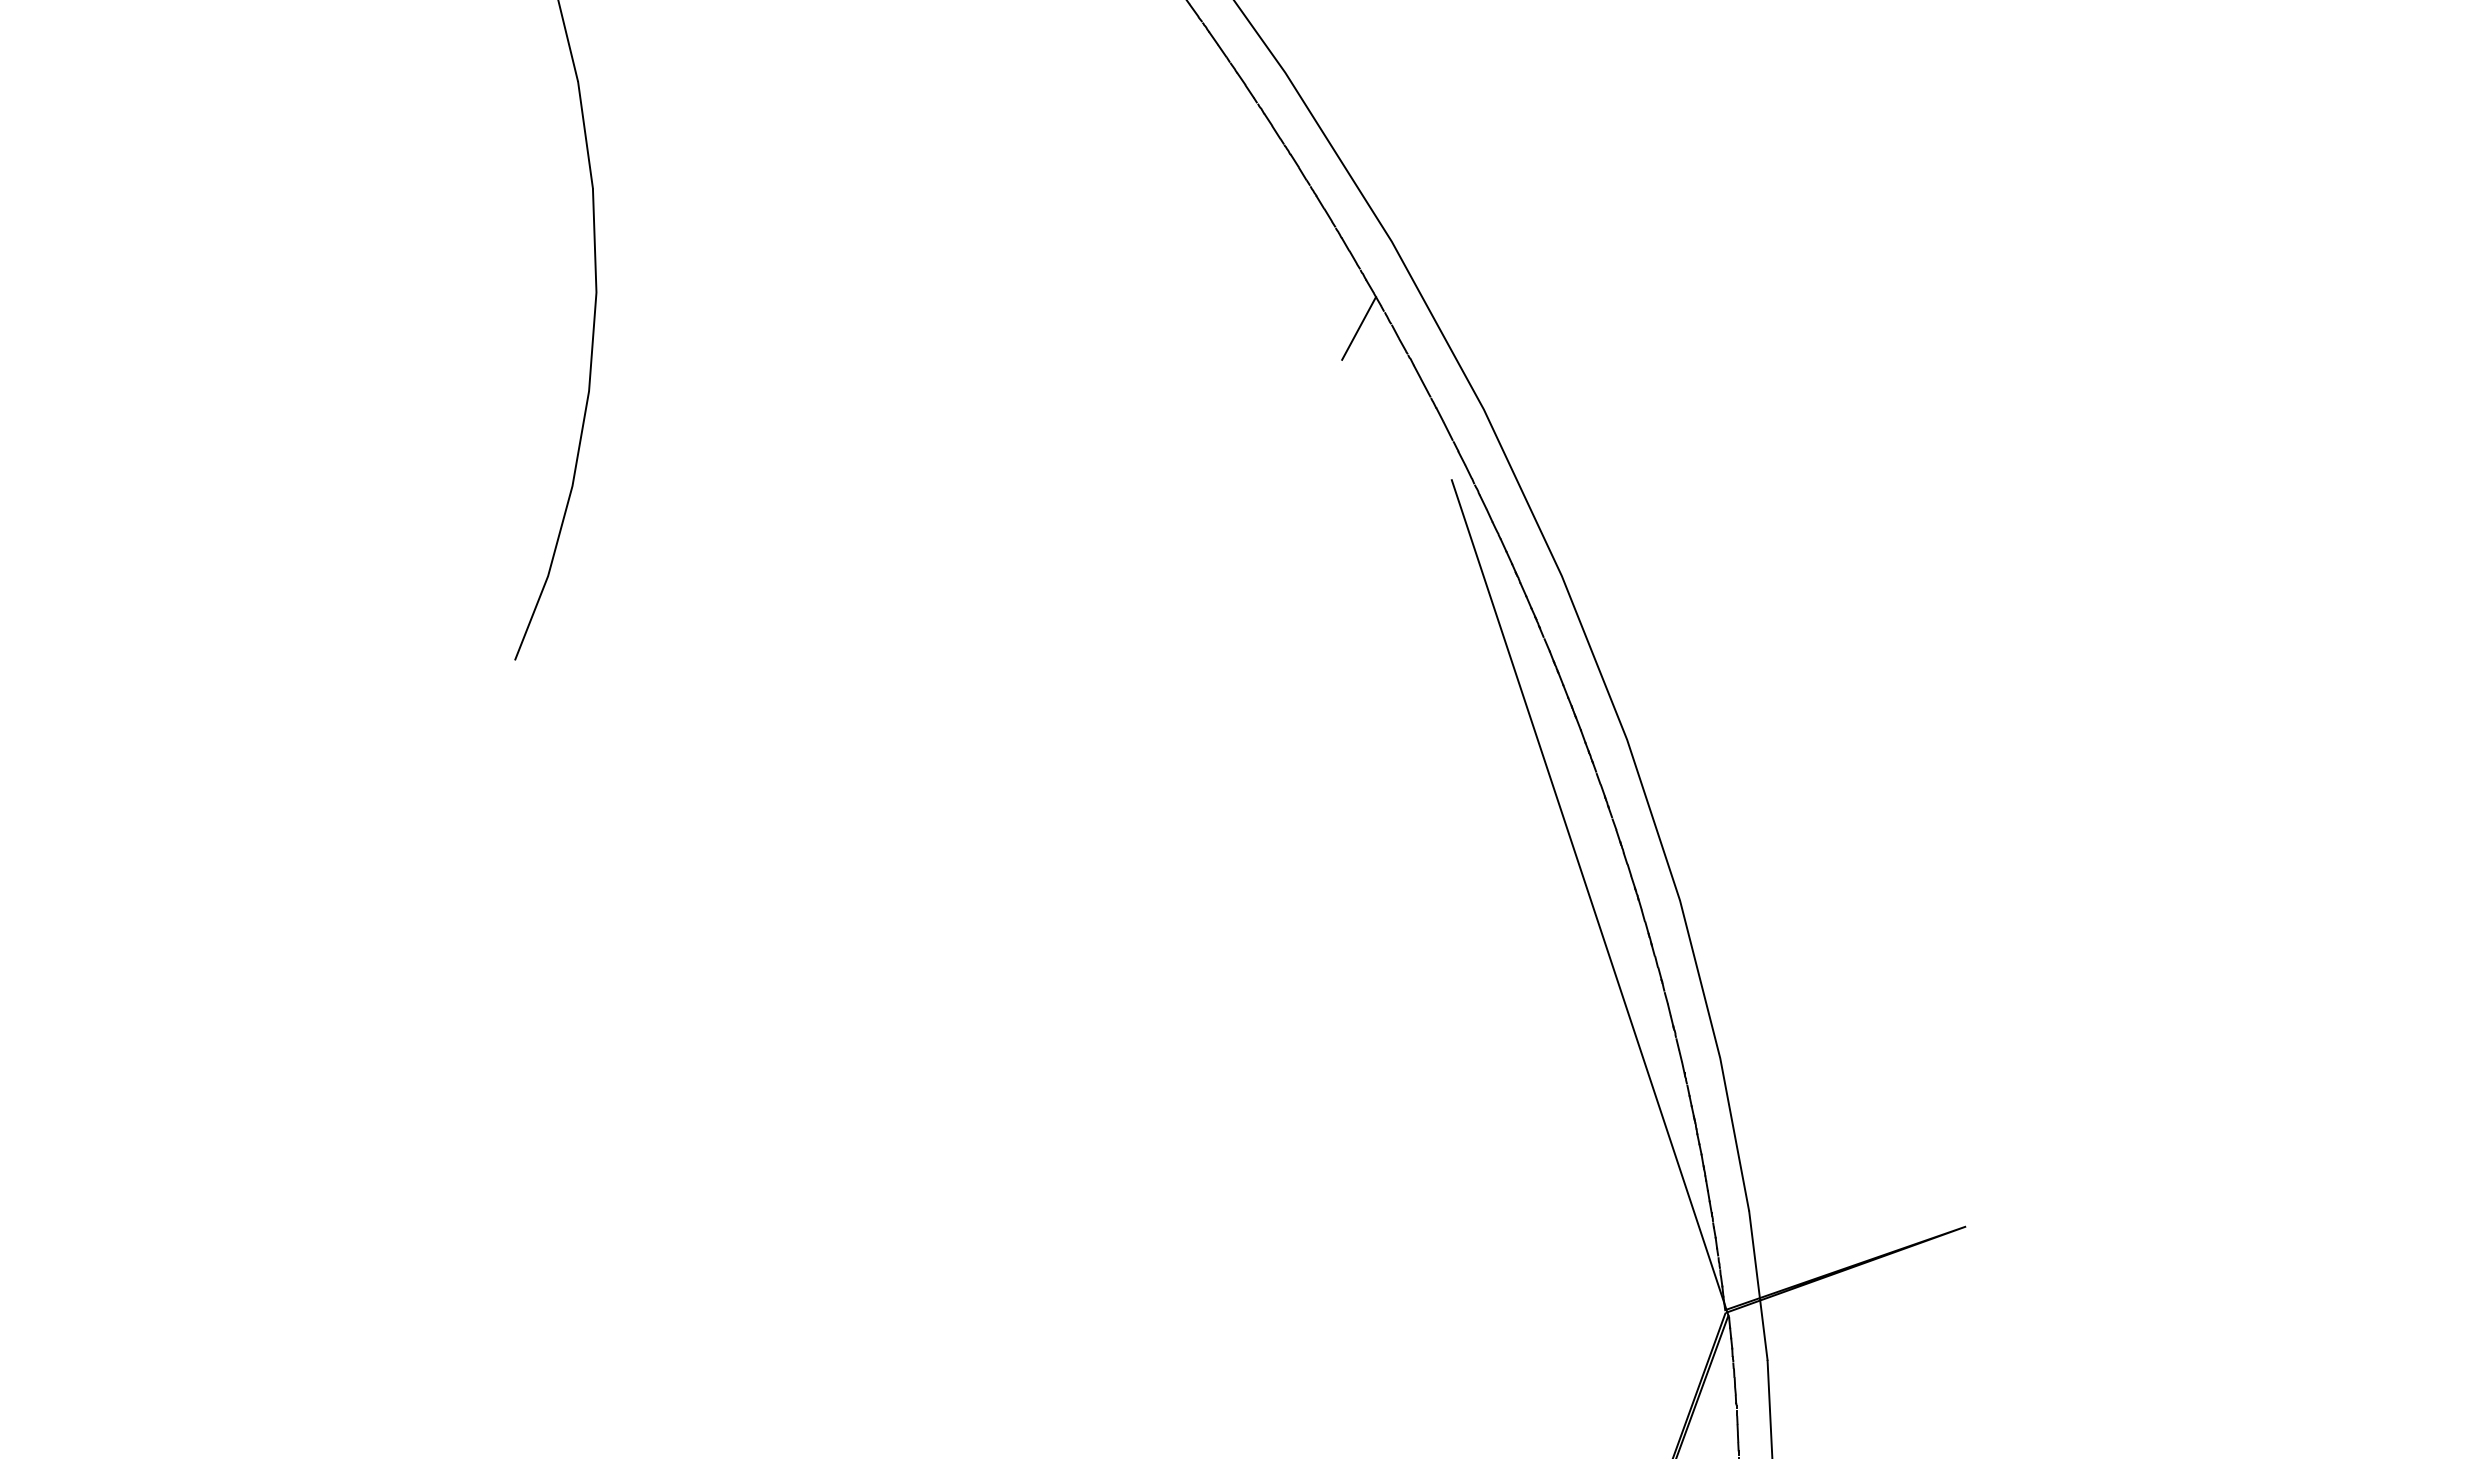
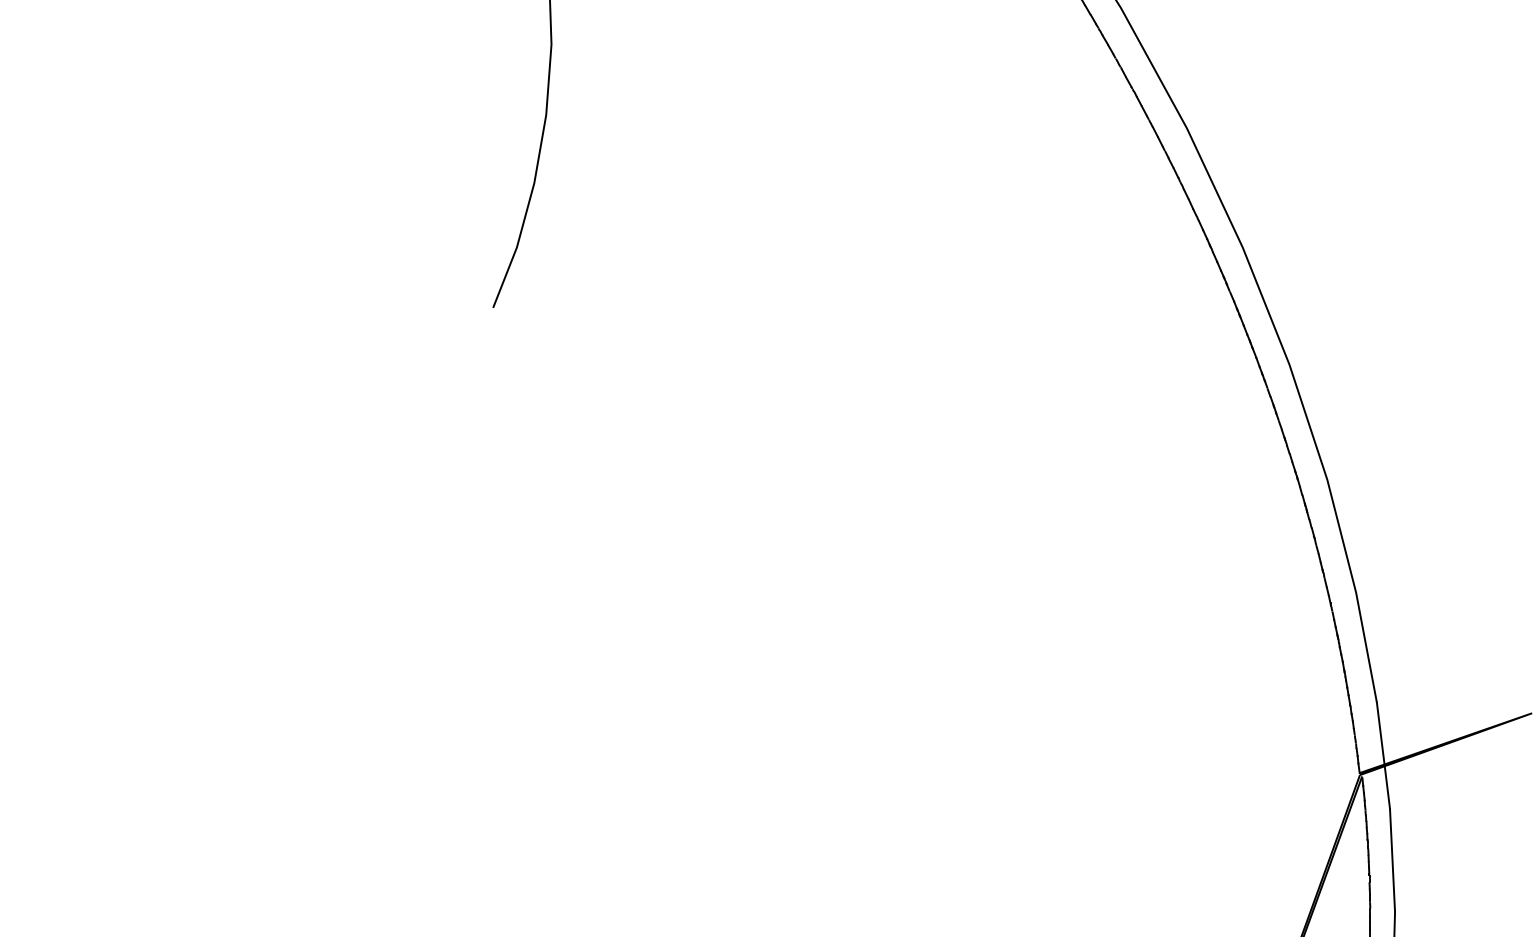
line: (1359, 328) -> (1097, 70), removed
line: (1590, 898) -> (1263, 478), removed

